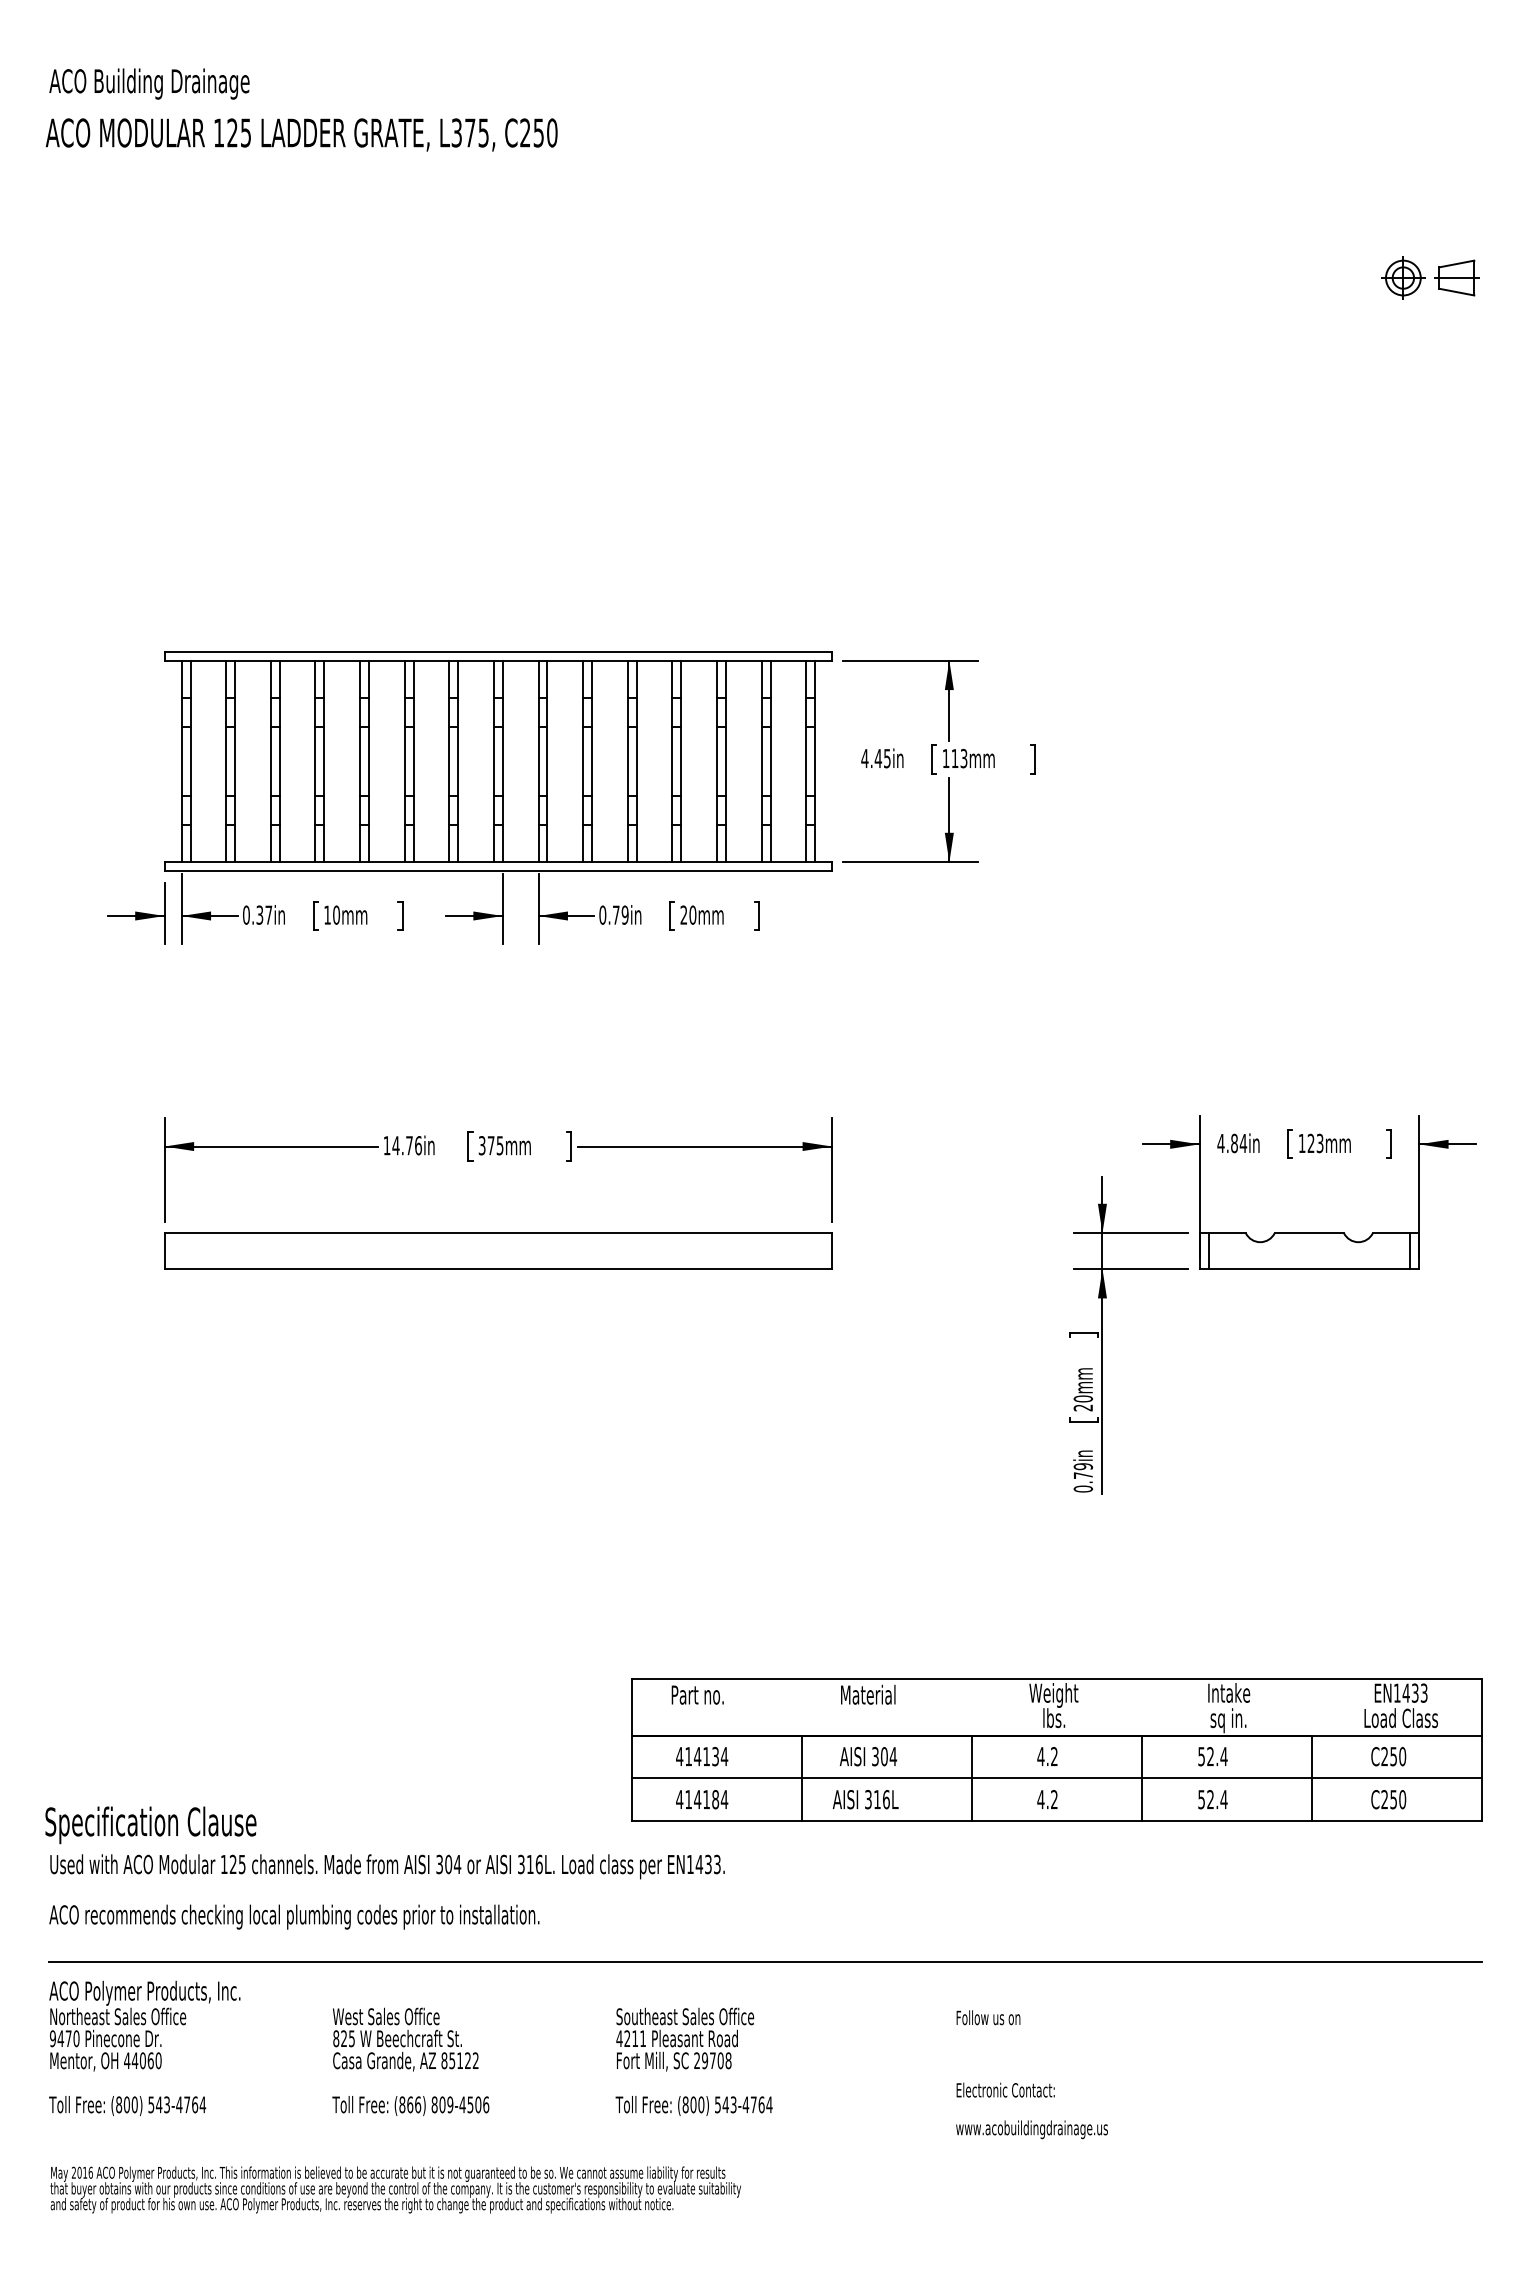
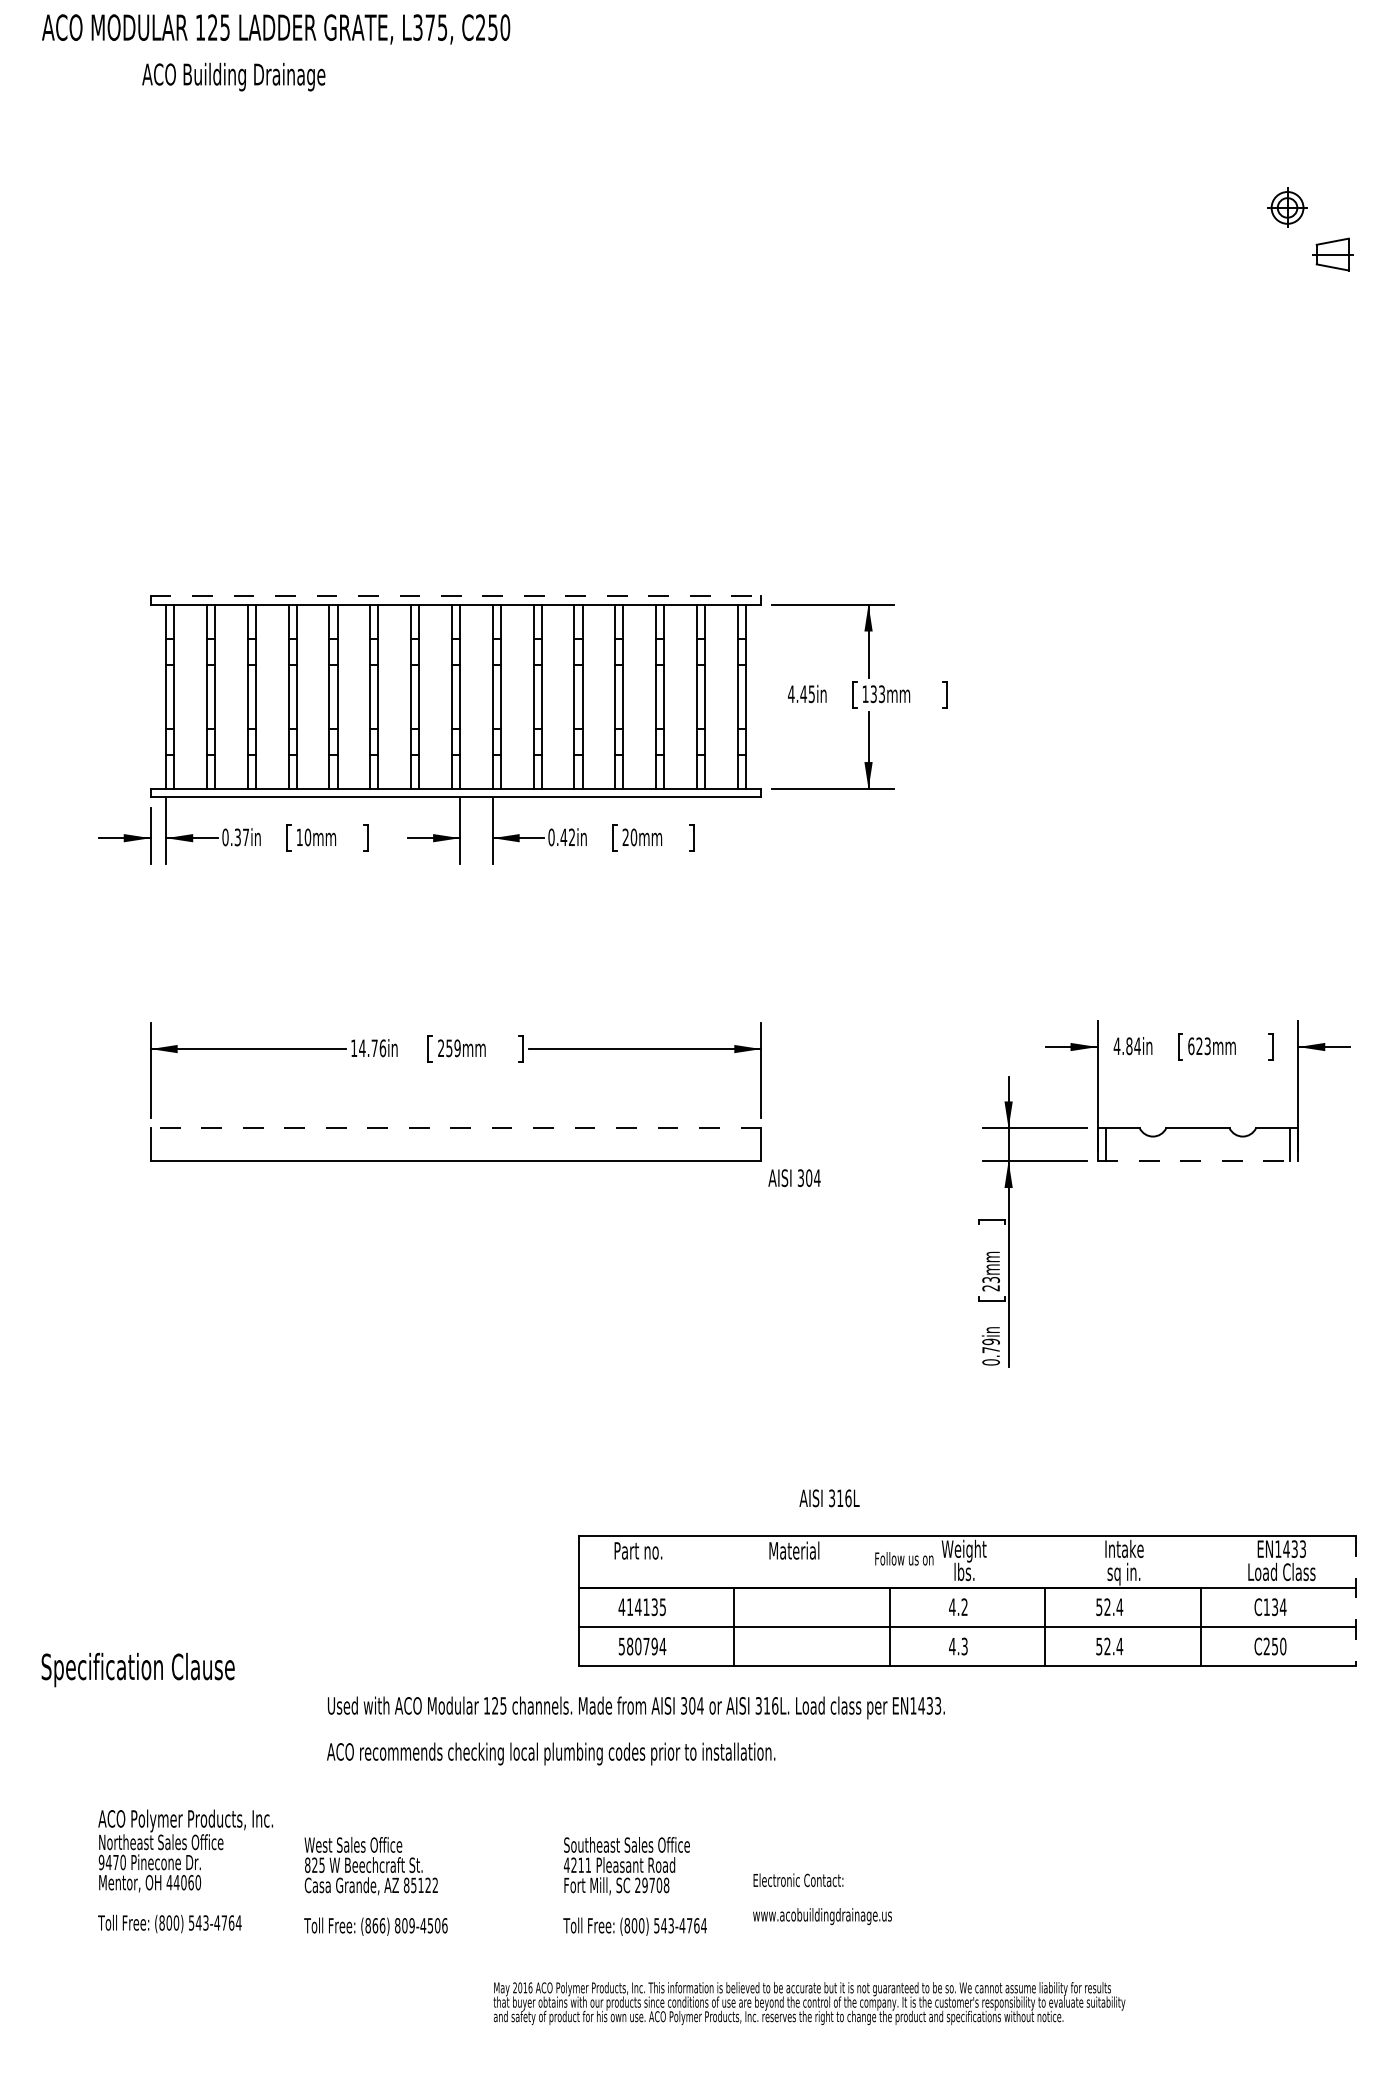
text: (149, 83) -> (233, 76), moved
text: (301, 134) -> (275, 29), moved
part: (1403, 277) -> (1287, 207), moved
line: (498, 651) -> (456, 596), solid -> dashed
text: (954, 758) -> (873, 694), 113mm -> 133mm
text: (620, 914) -> (567, 836), 0.79in -> 0.42in
text: (1301, 1143) -> (1190, 1046), 123mm -> 623mm
text: (490, 1145) -> (448, 1048), 375mm -> 259mm
line: (498, 1233) -> (456, 1128), solid -> dashed
line: (1309, 1268) -> (1198, 1160), solid -> dashed
text: (1082, 1398) -> (990, 1279), 20mm -> 23mm
line: (1482, 1749) -> (1356, 1600), solid -> dashed
text: (724, 1756) -> (662, 1607), 414134 -> 414135
text: (868, 1756) -> (794, 1178), moved
text: (1393, 1756) -> (1274, 1607), C250 -> C134
text: (697, 1799) -> (638, 1646), 414184 -> 580794
text: (865, 1799) -> (829, 1498), moved
text: (1054, 1799) -> (964, 1646), 4.2 -> 4.3
text: (386, 1891) -> (635, 1730), moved
line: (765, 1962) -> (700, 1795), removed
text: (988, 2017) -> (904, 1558), moved
text: (144, 2047) -> (185, 1870), moved
text: (1031, 2110) -> (822, 1898), moved
text: (395, 2189) -> (809, 2003), moved

